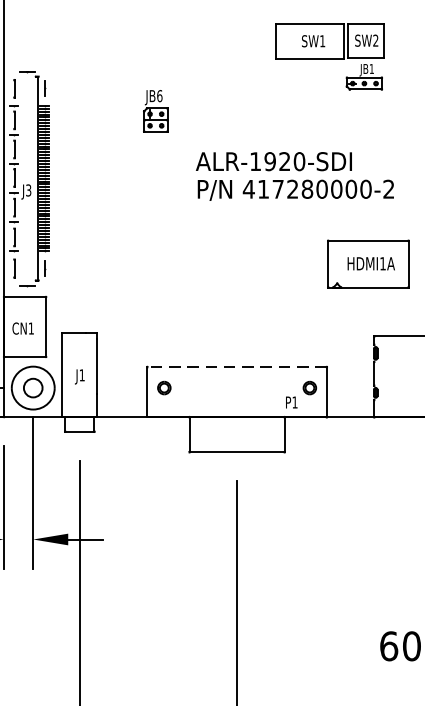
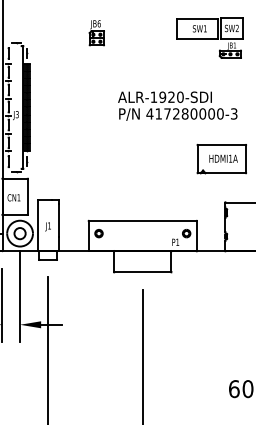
part: (329, 55) -> (209, 37), moved
part: (155, 112) -> (96, 33), moved
text: (389, 190) -> (234, 114), 417280000-2 -> 417280000-3
line: (236, 366) -> (142, 220), dashed -> solid

